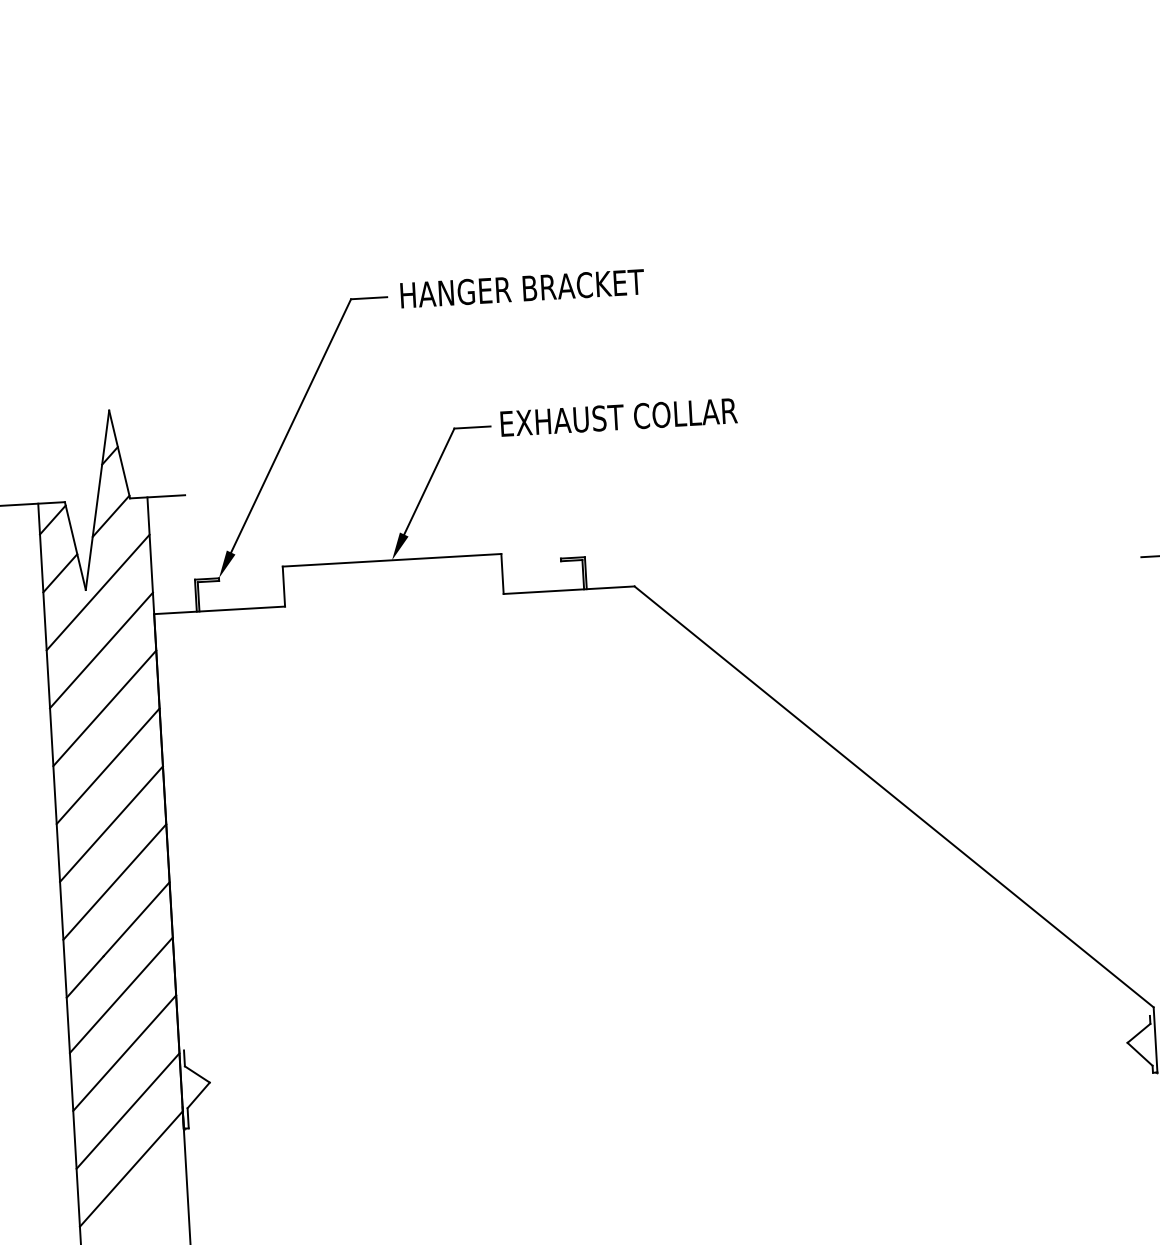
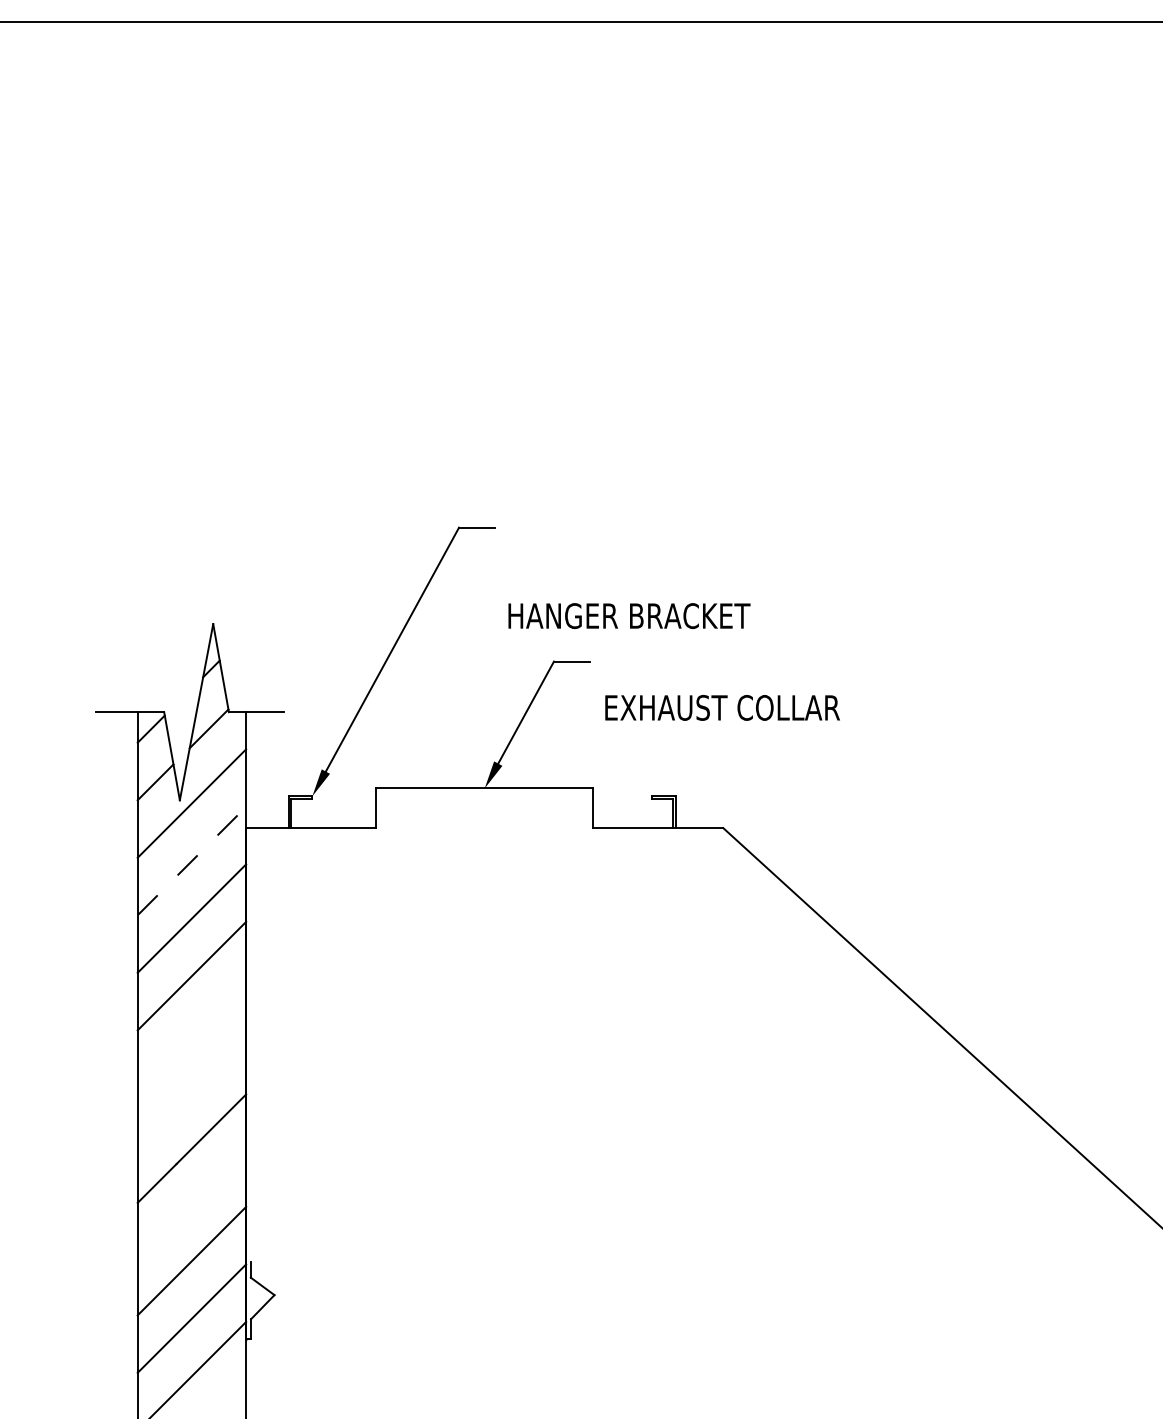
text: (522, 289) -> (629, 616), moved
text: (618, 416) -> (722, 707), moved
line: (101, 650) -> (191, 861), solid -> dashed
line: (111, 824) -> (191, 1033), removed
line: (114, 881) -> (191, 1090), removed
line: (120, 995) -> (191, 1203), removed

